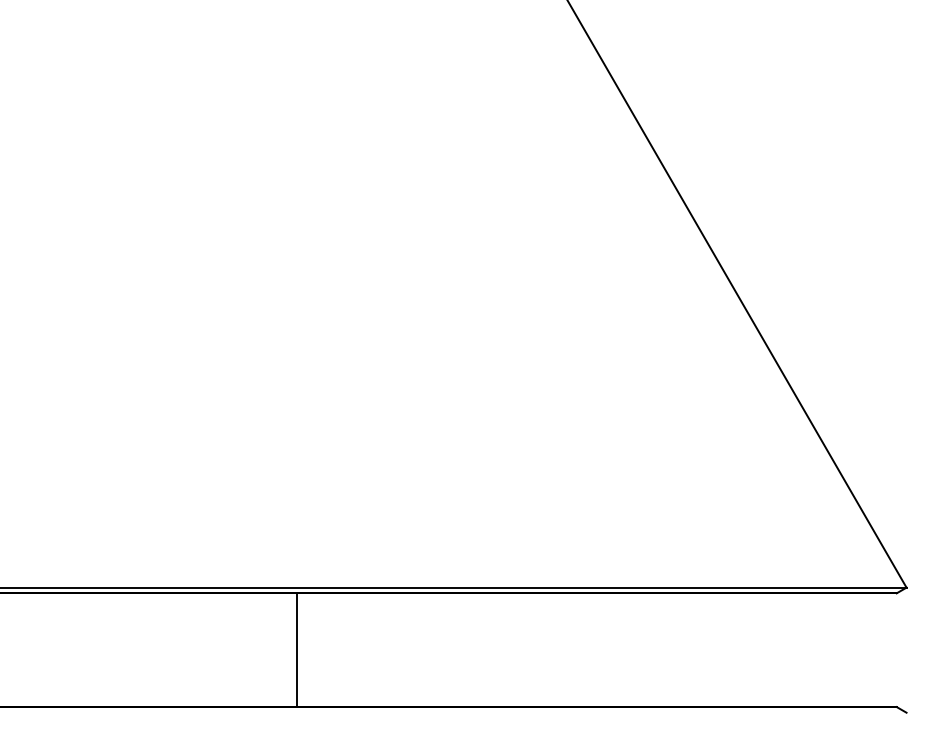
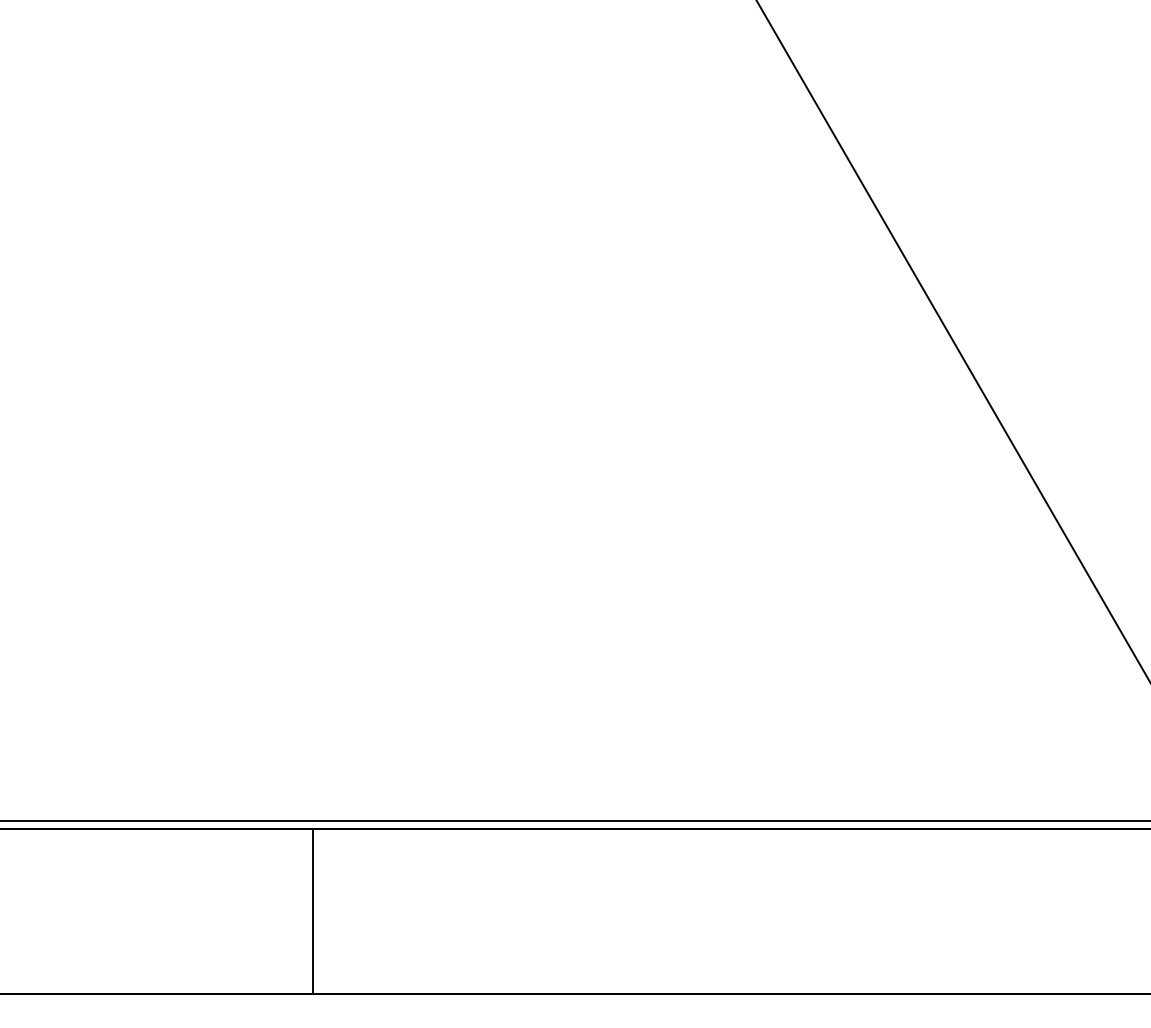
line: (296, 650) -> (312, 911), moved

